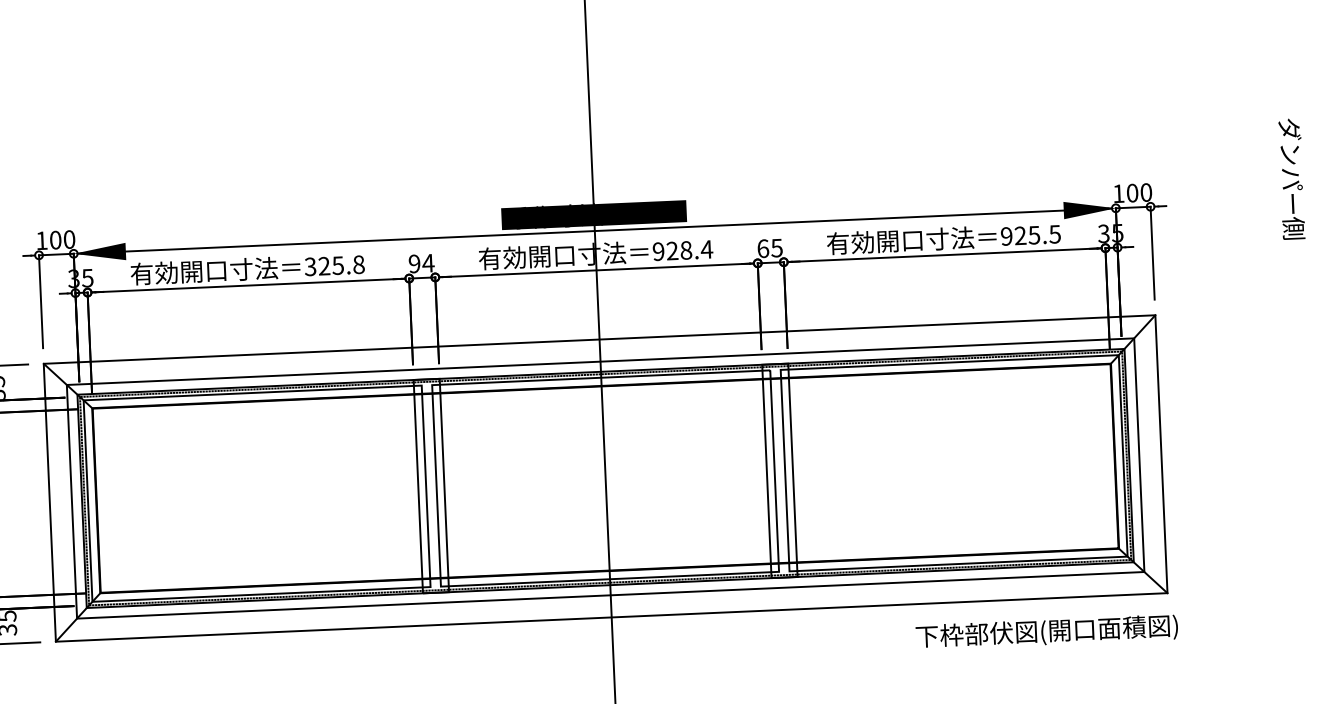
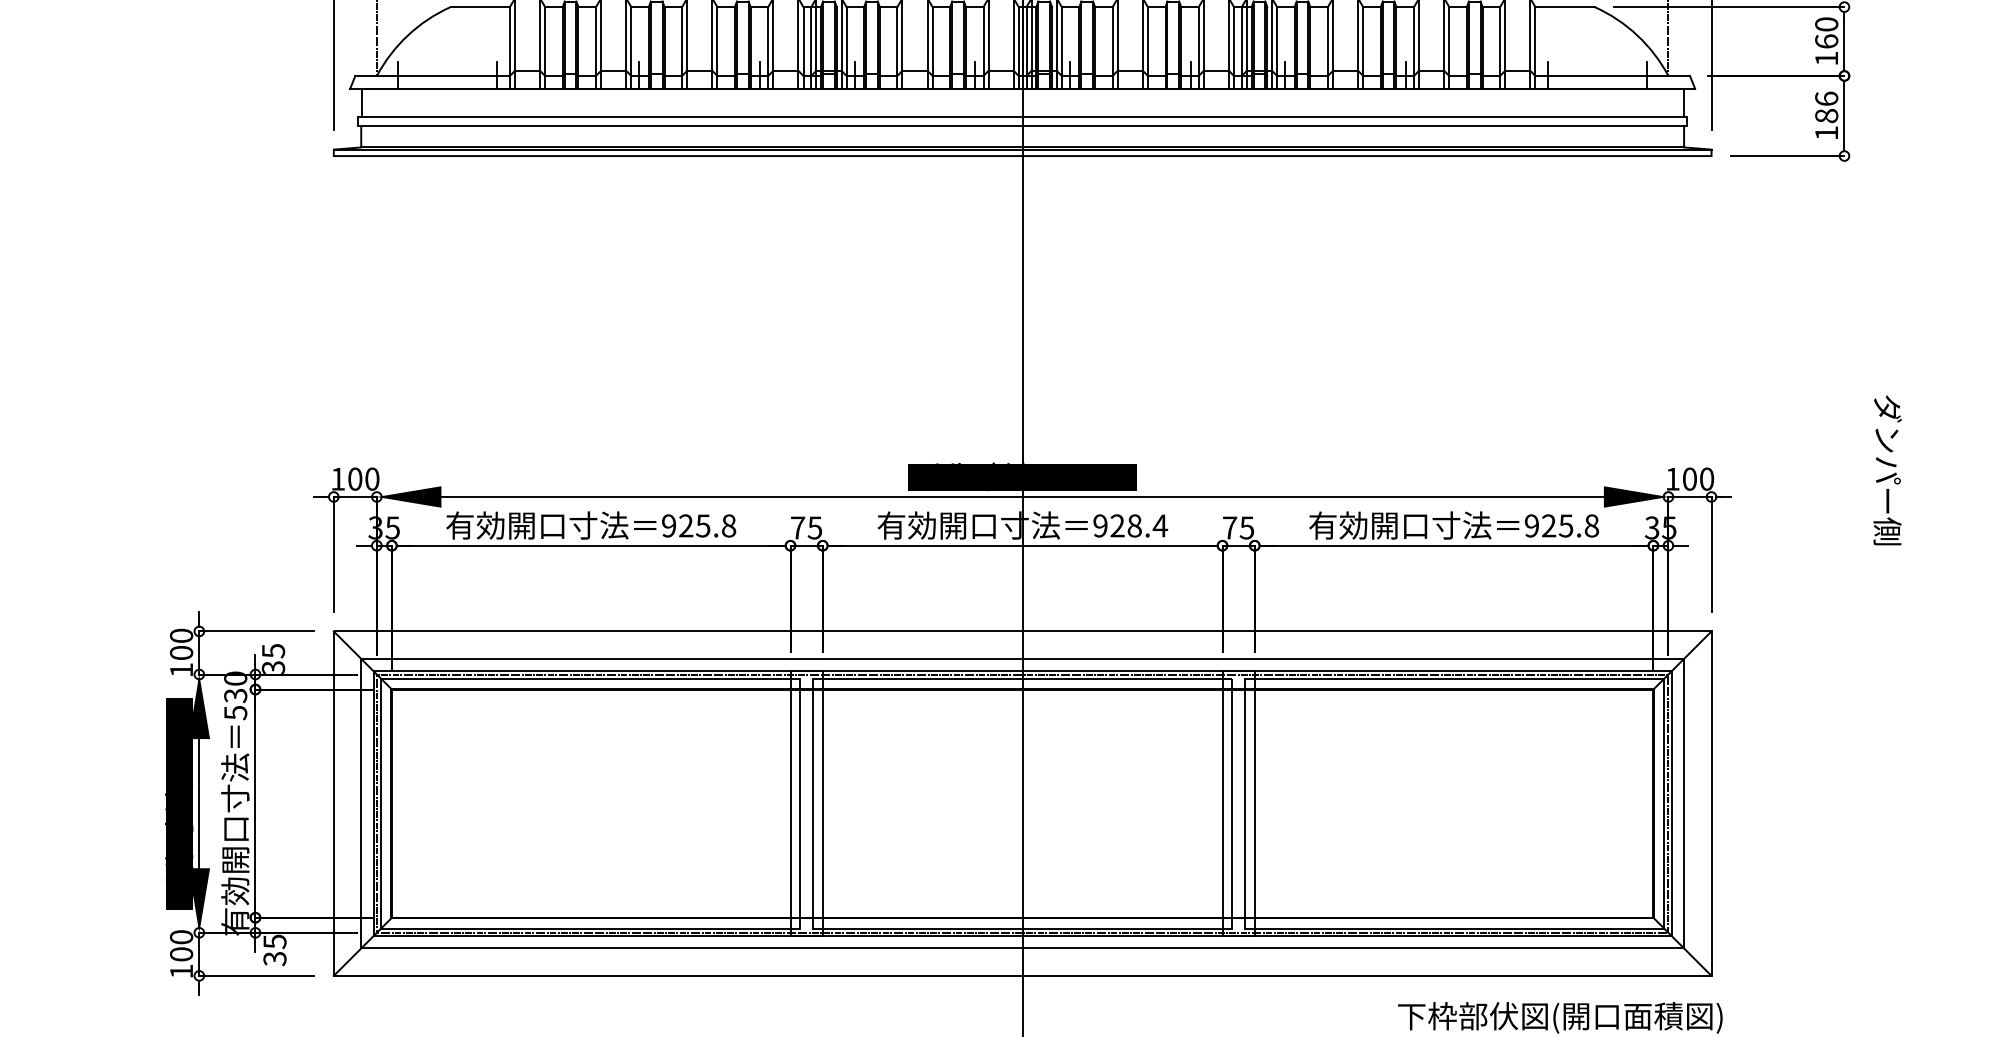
text: (1054, 234) -> (1591, 525), 925.5 -> 925.8
text: (763, 248) -> (1230, 527), 65 -> 75
text: (421, 263) -> (806, 527), 94 -> 75
text: (310, 266) -> (668, 525), 325.8 -> 925.8

